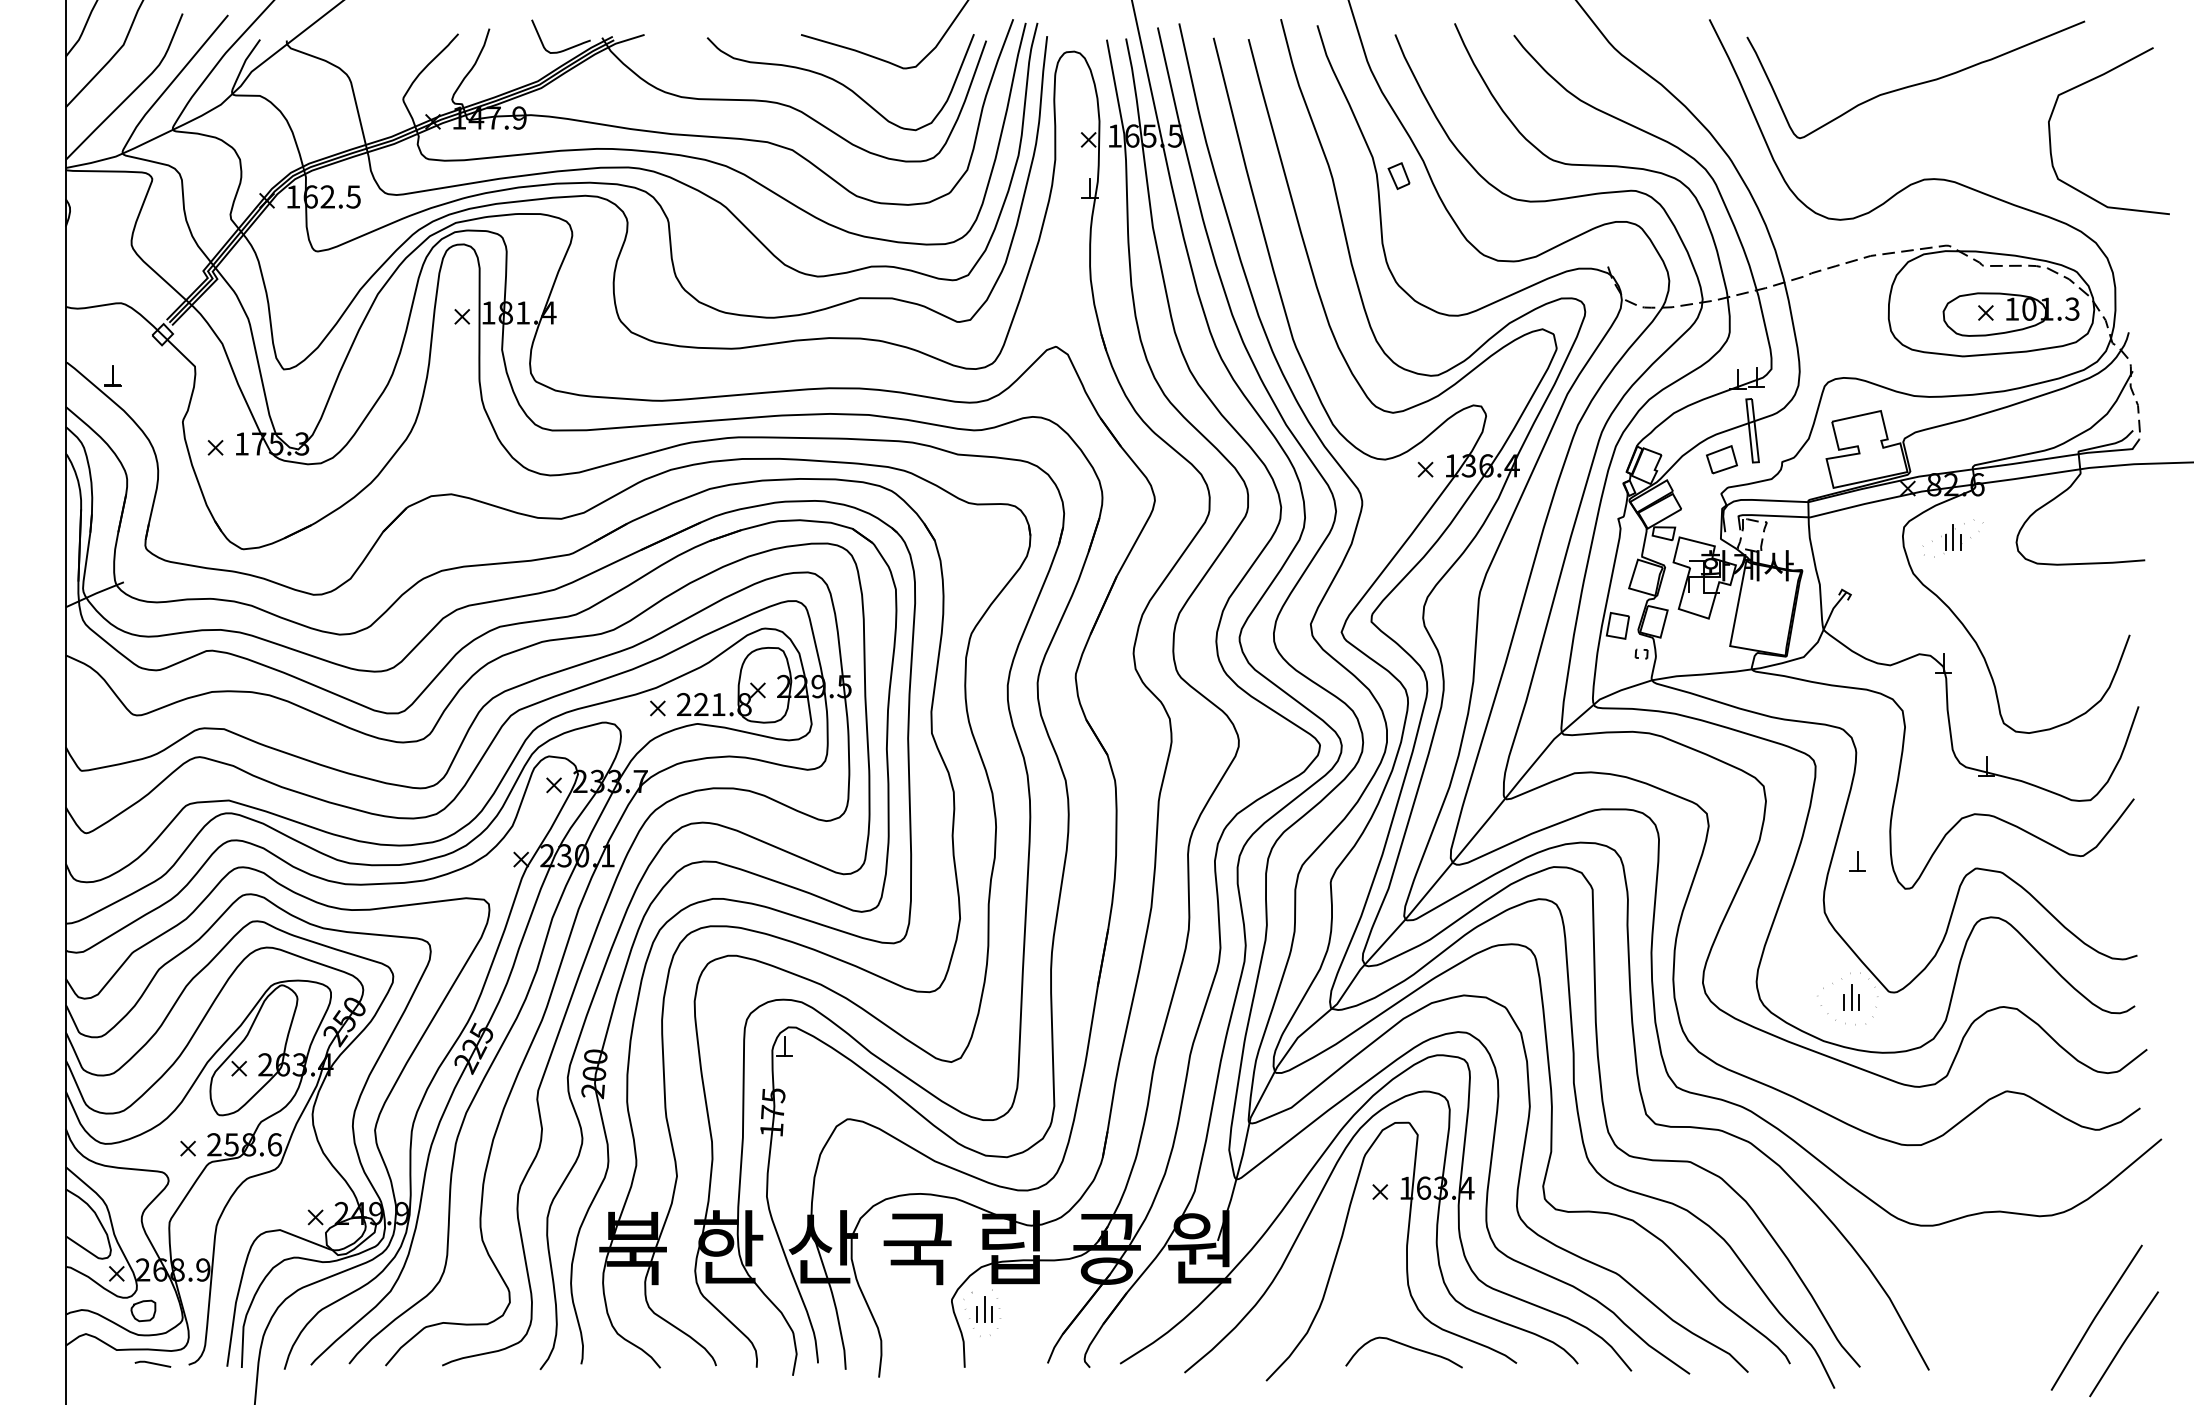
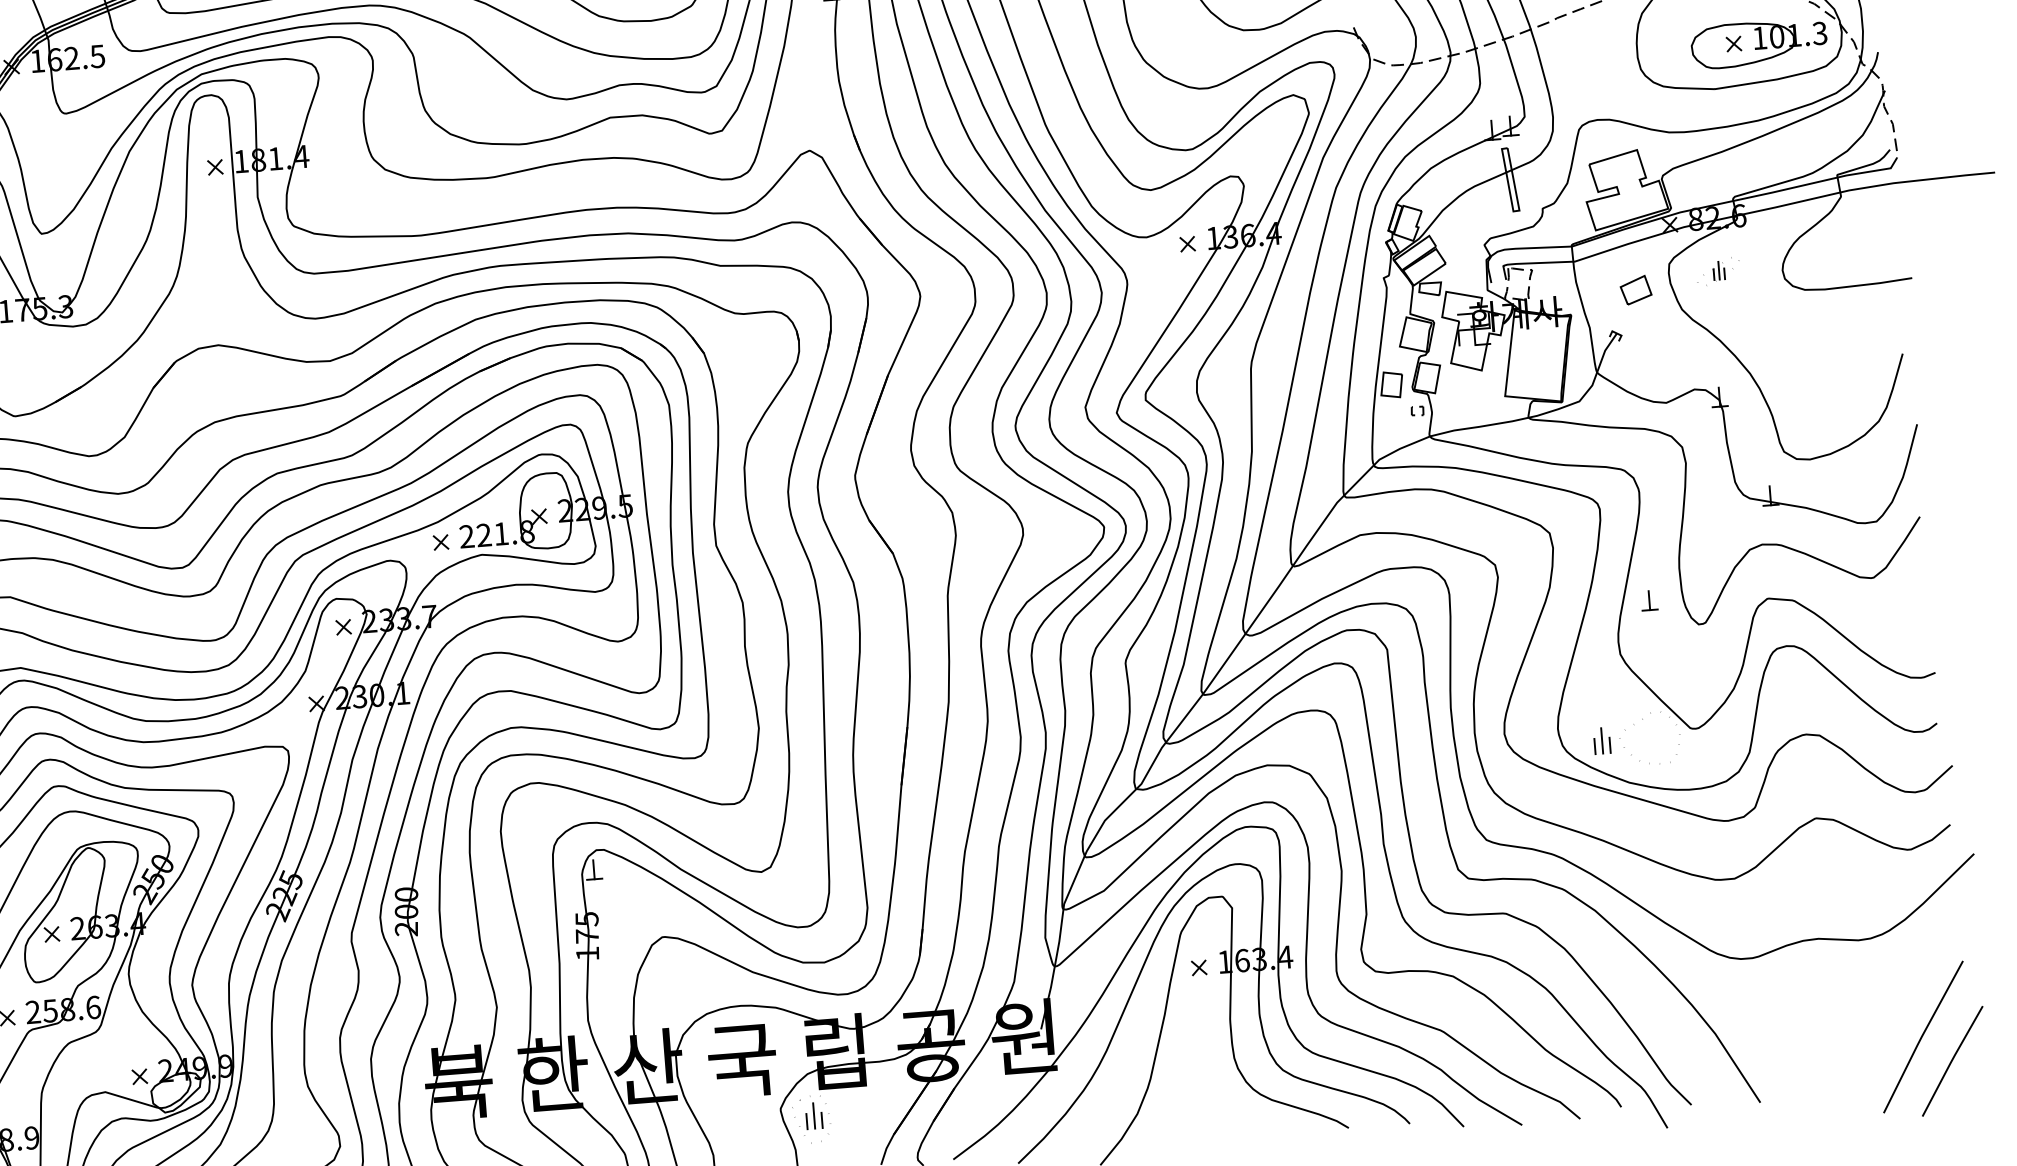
part: (1721, 459) -> (1635, 290), moved
part: (1952, 538) -> (1718, 271), size x0.7
part: (1851, 997) -> (1601, 741), moved
curve: (1405, 1346) -> (1236, 1119), removed

